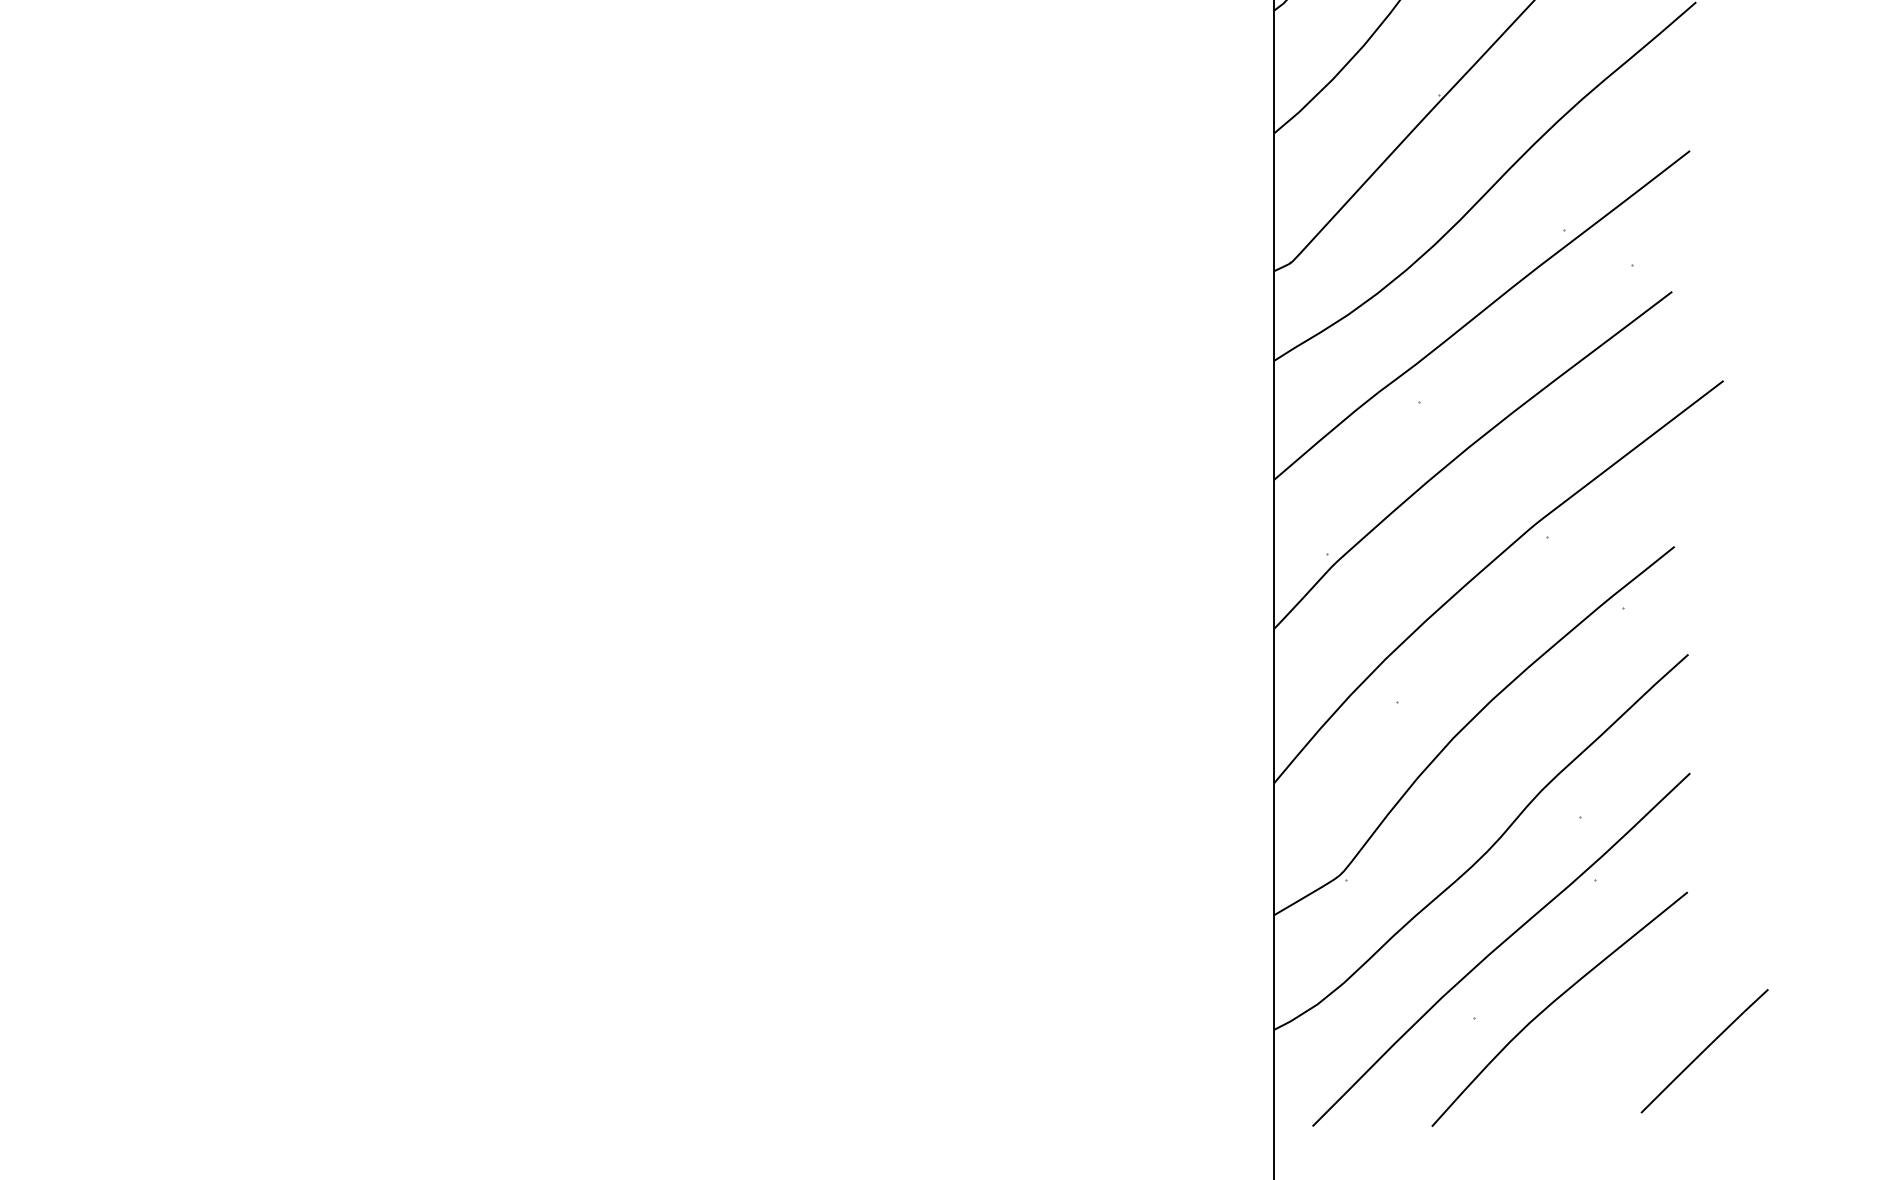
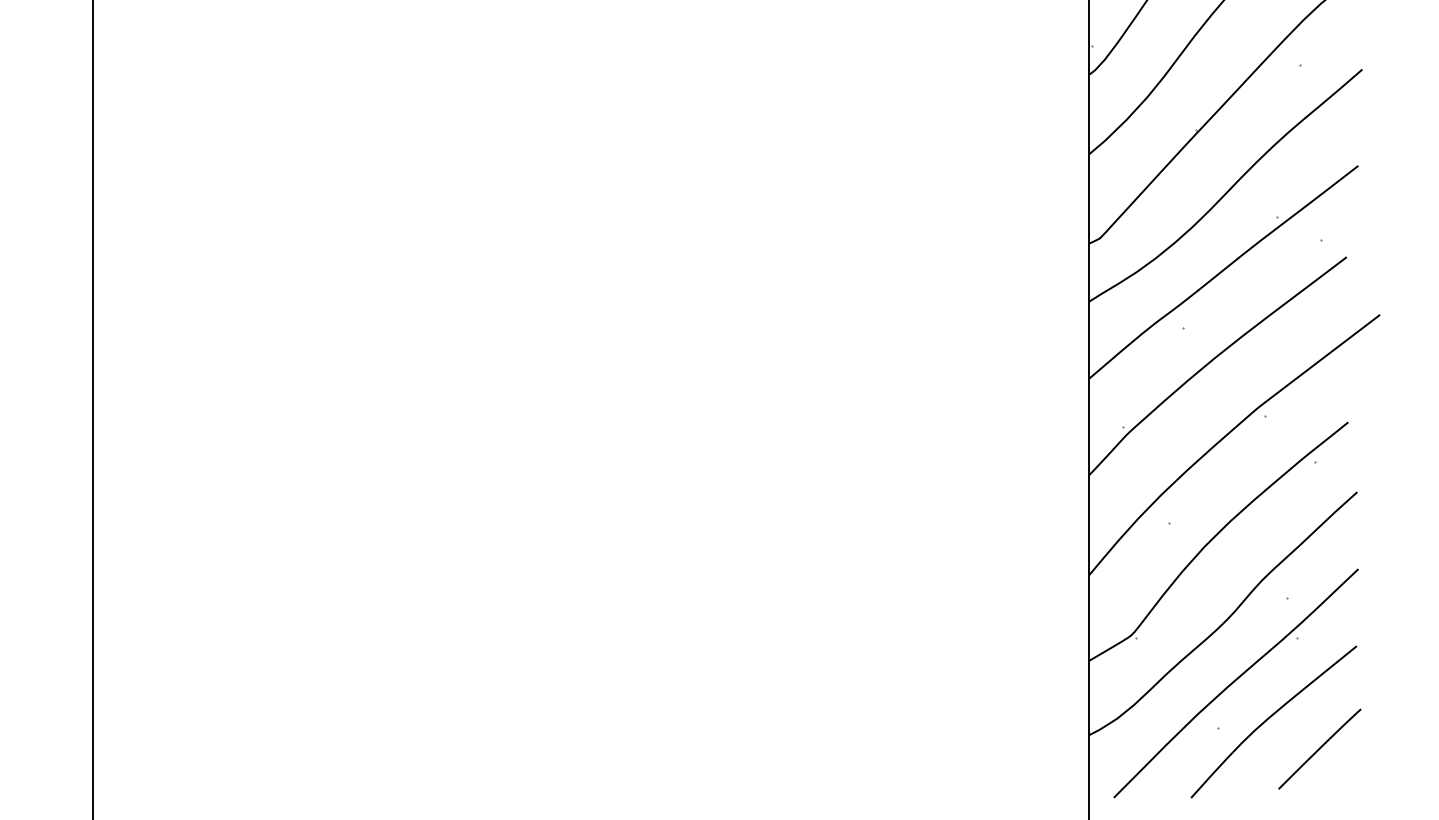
line: (1704, 1050) -> (1319, 748), moved

